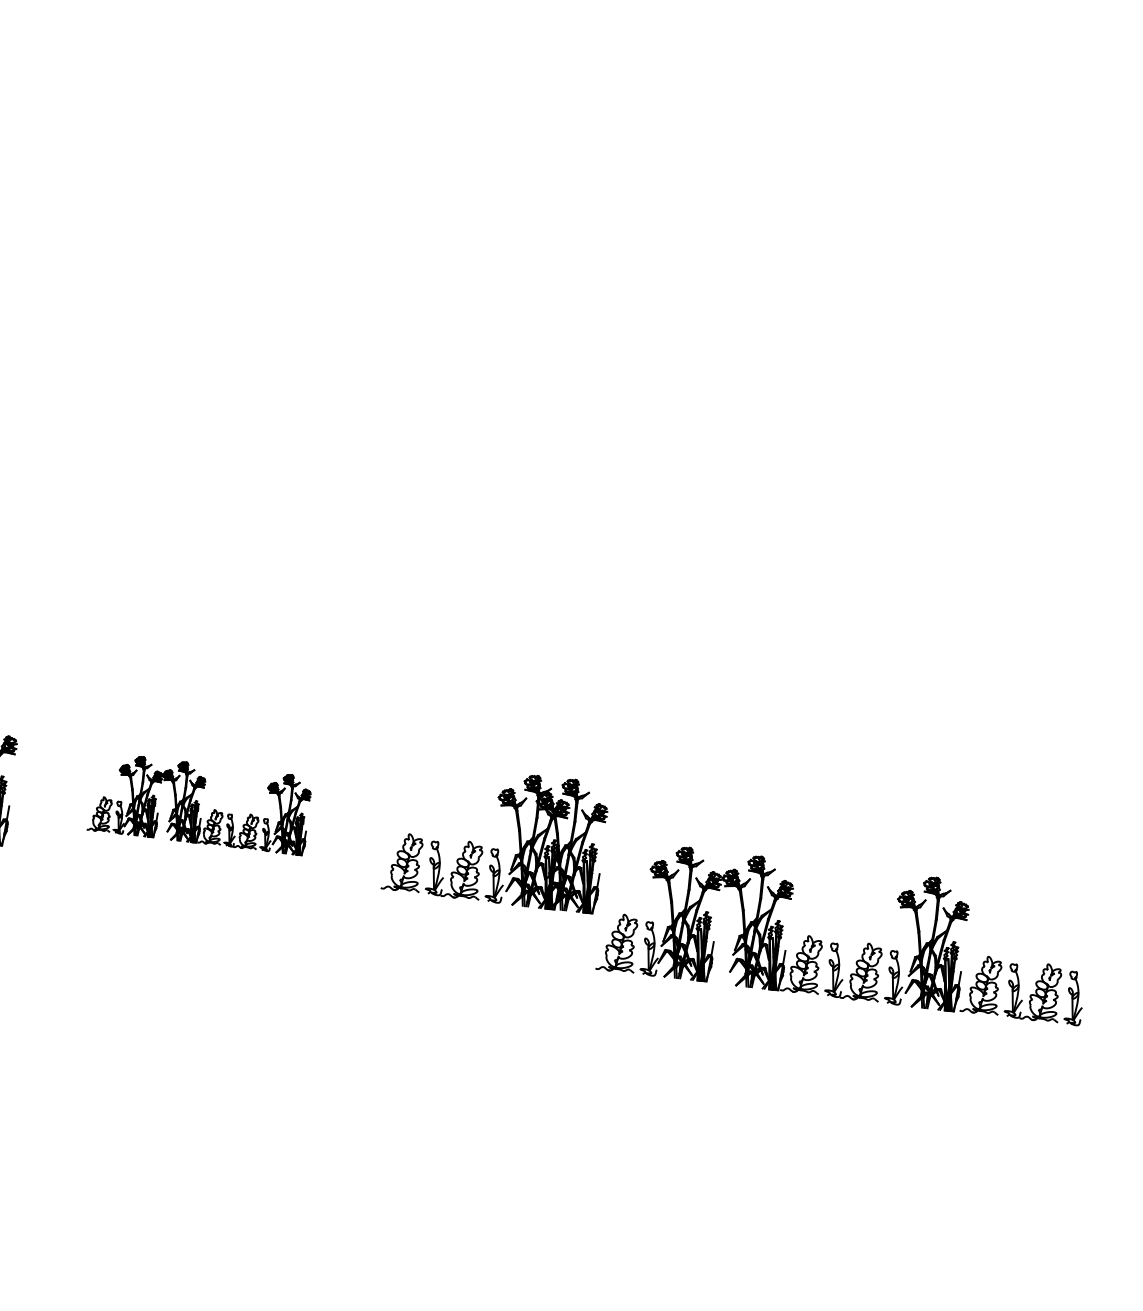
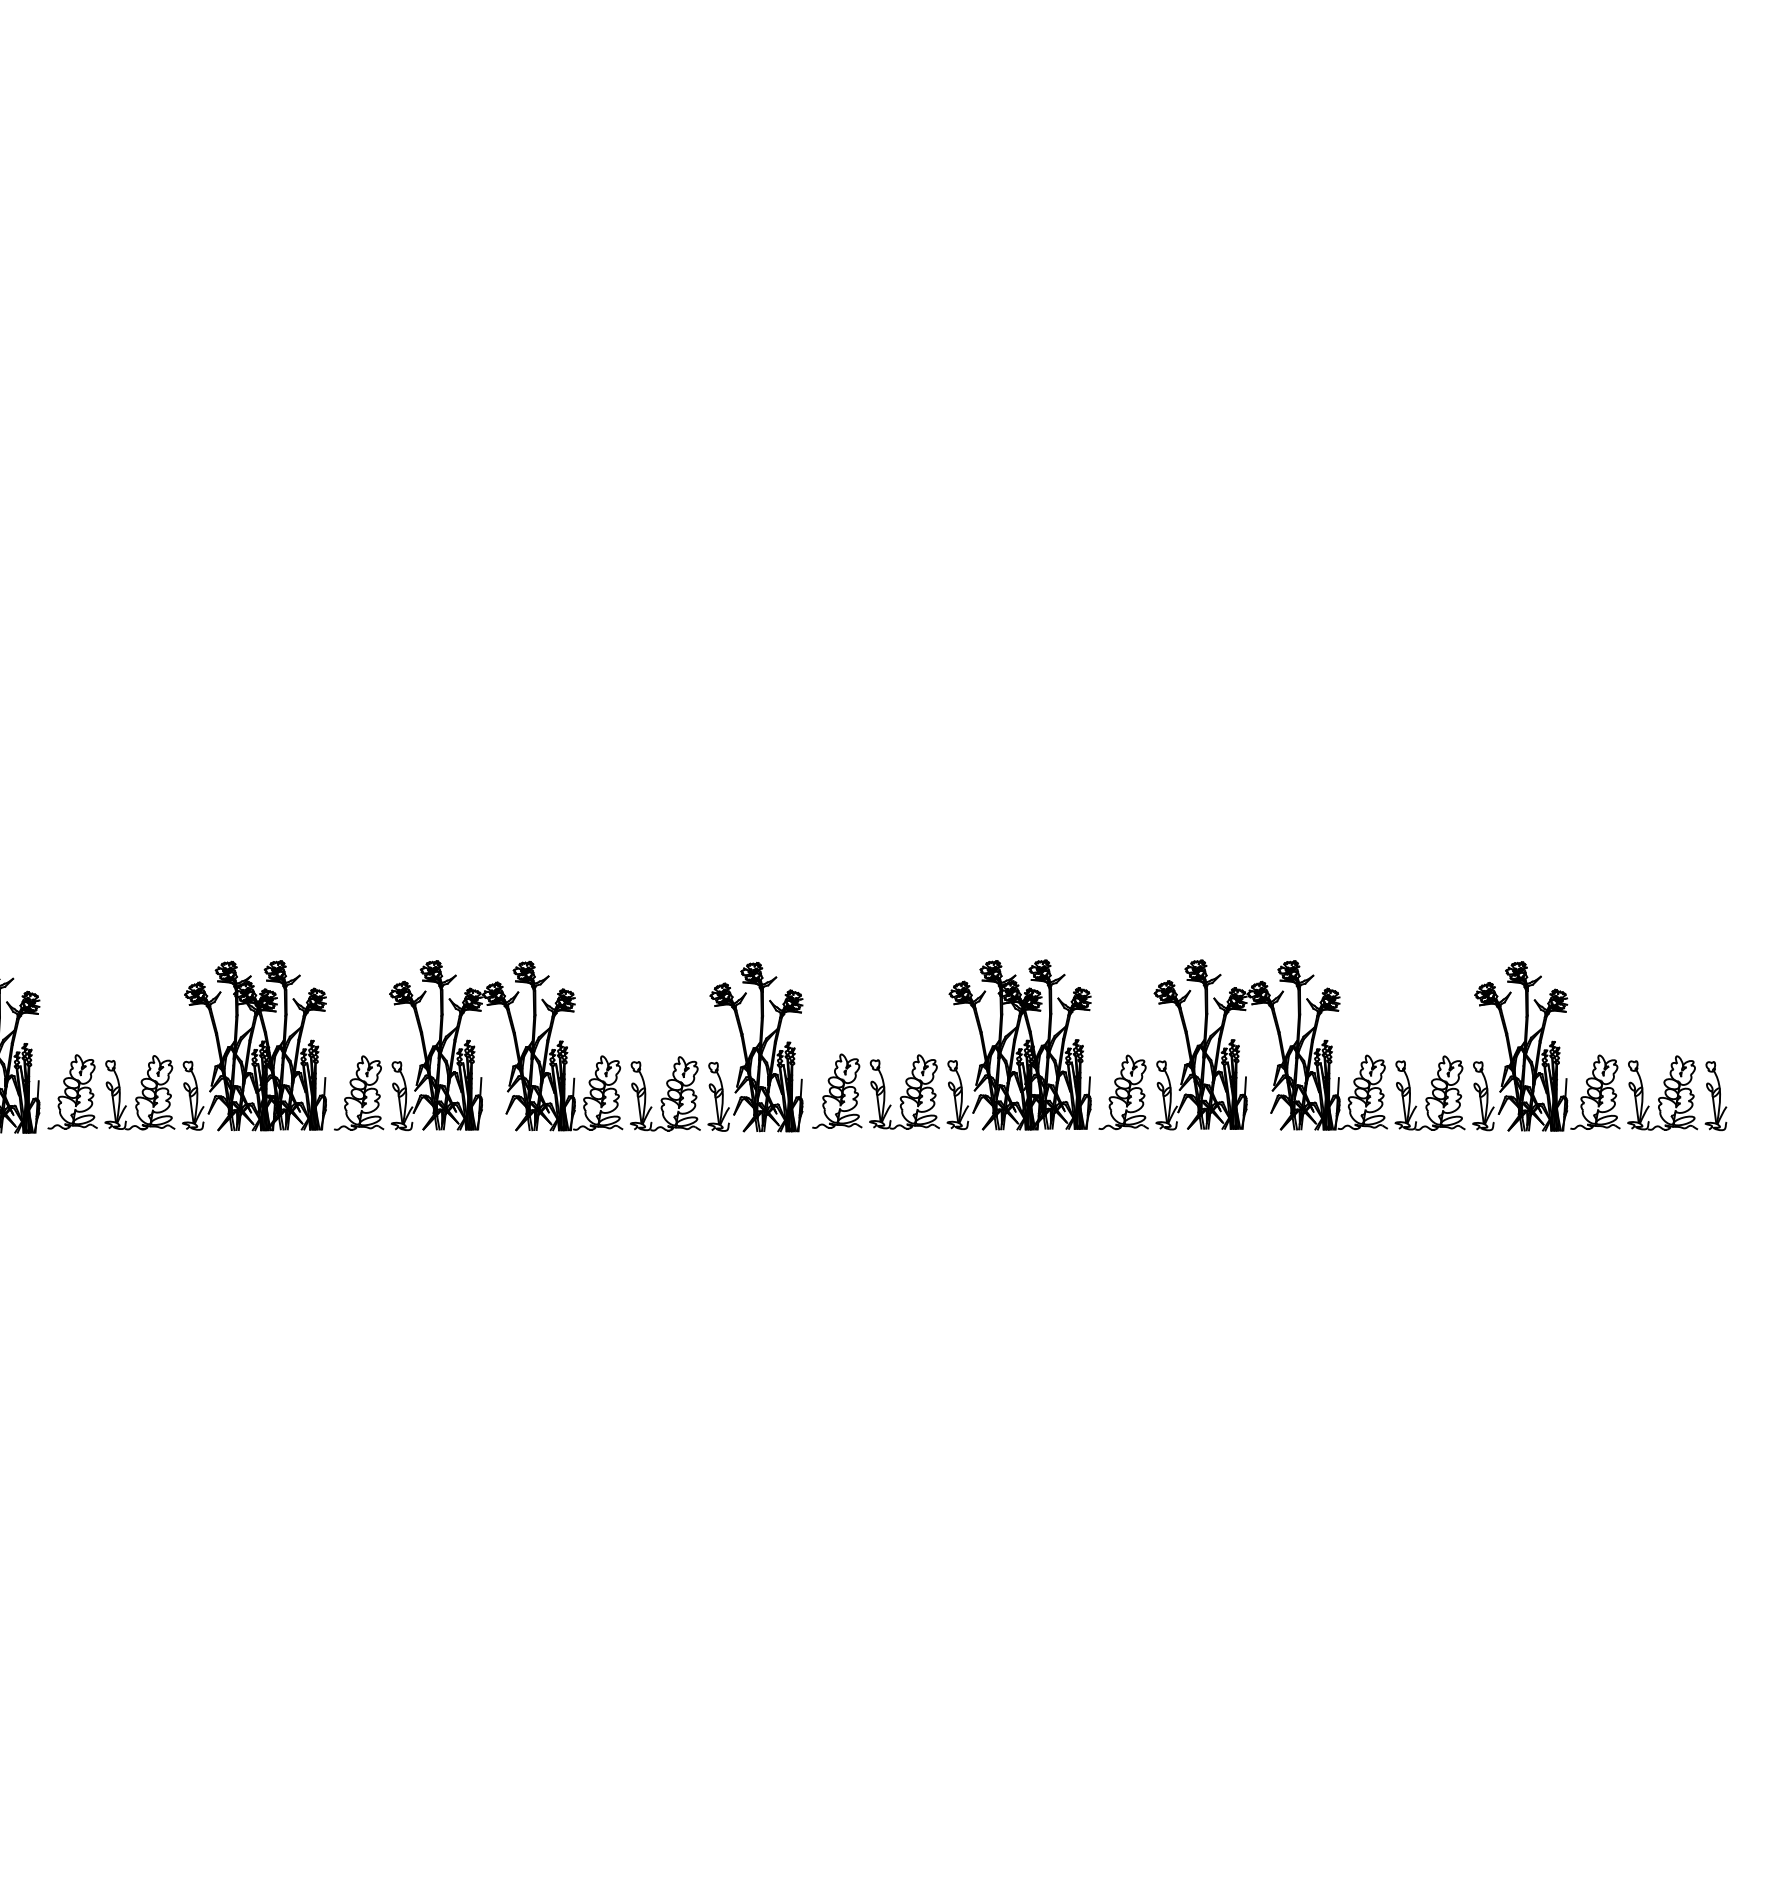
part: (199, 803) -> (568, 1046), size x1.67
part: (837, 943) -> (1404, 1060), moved

